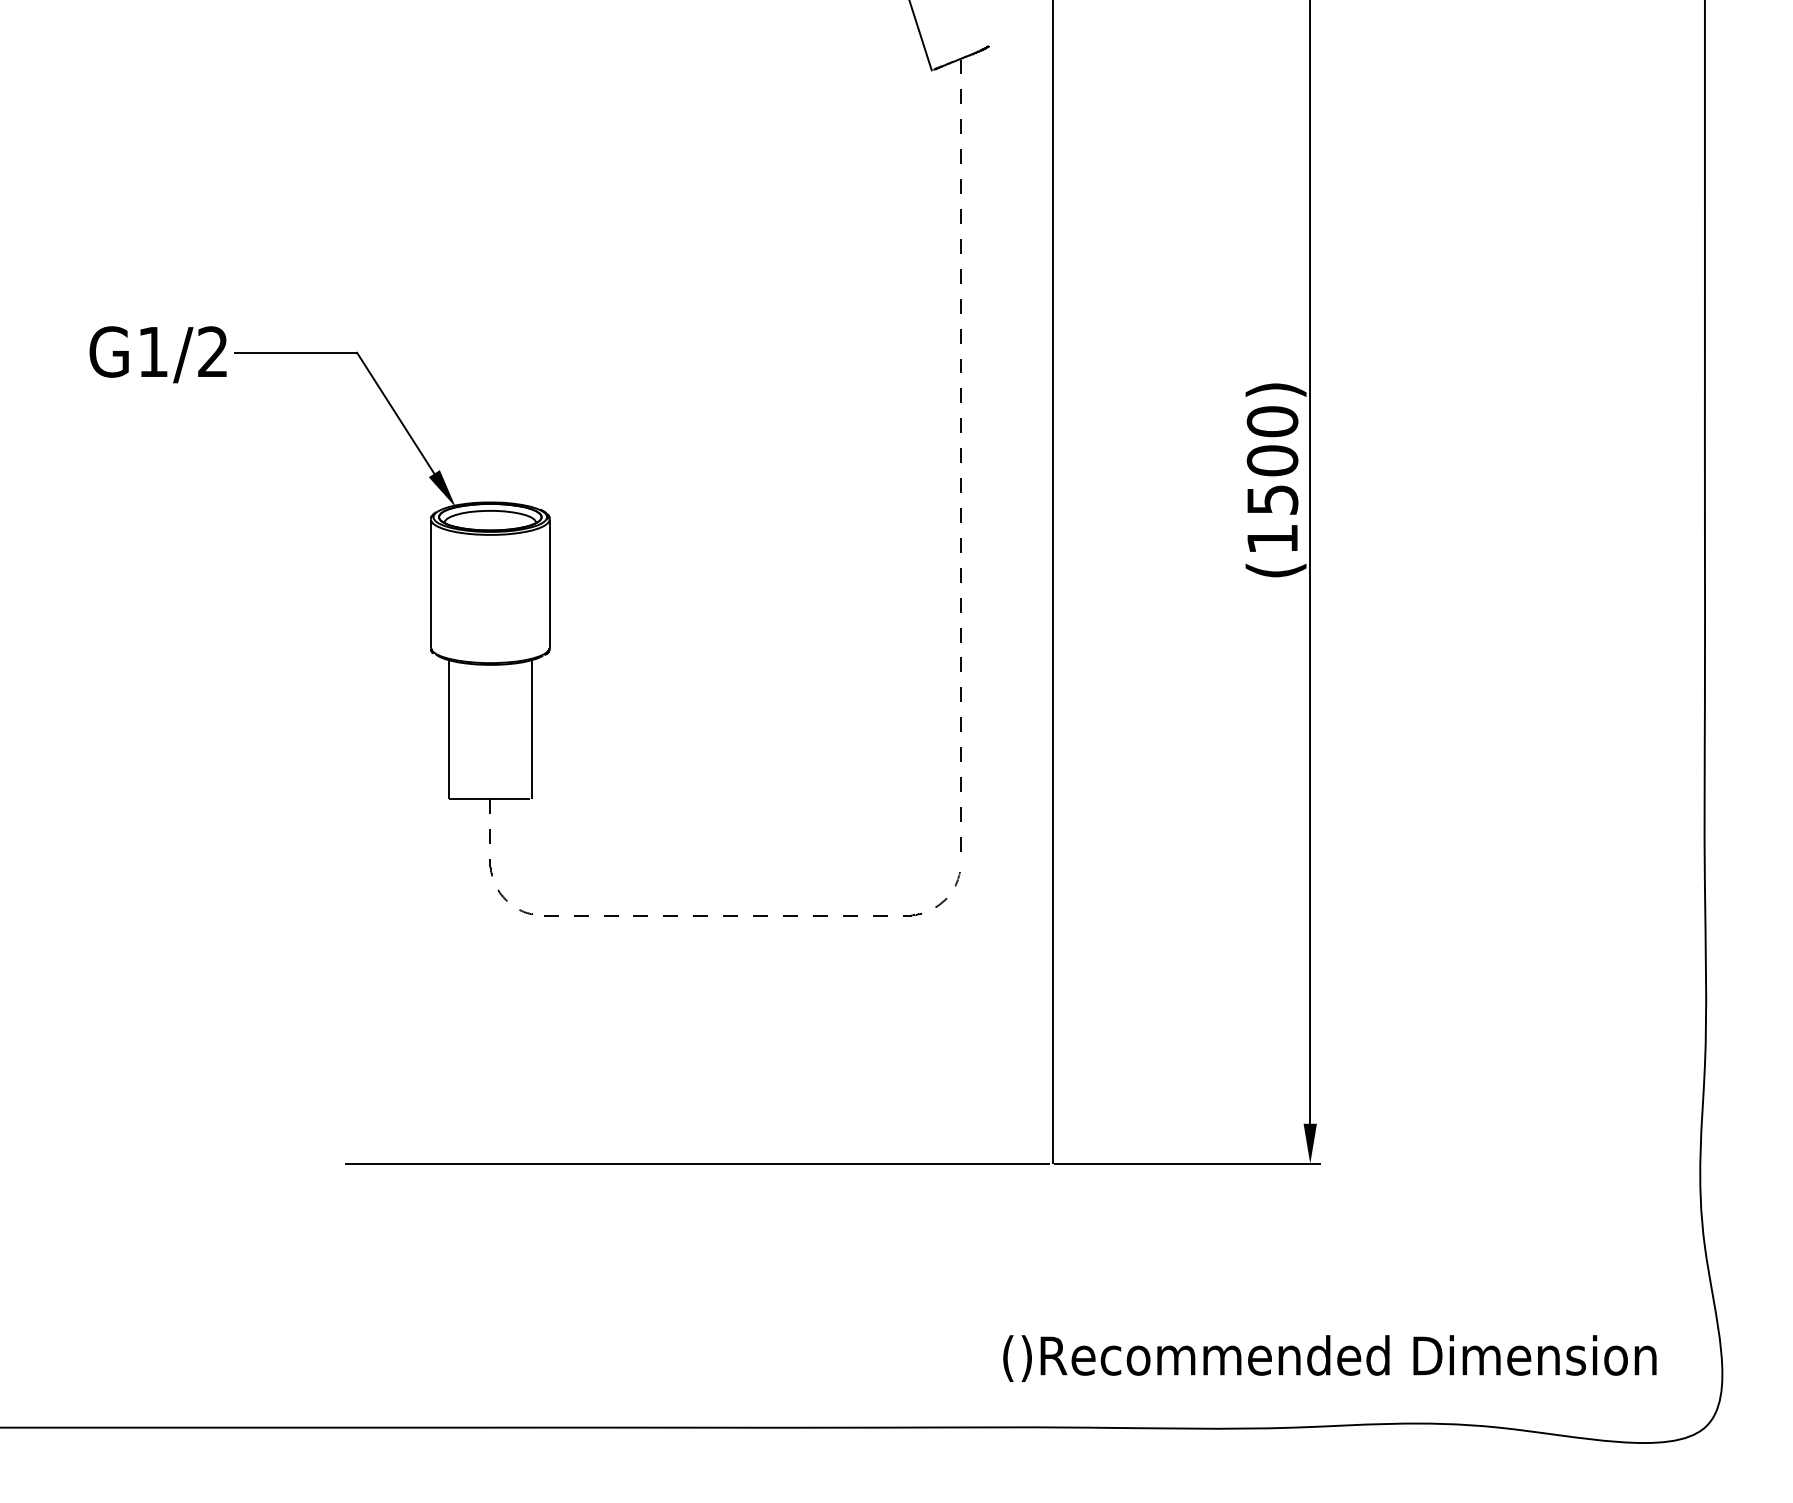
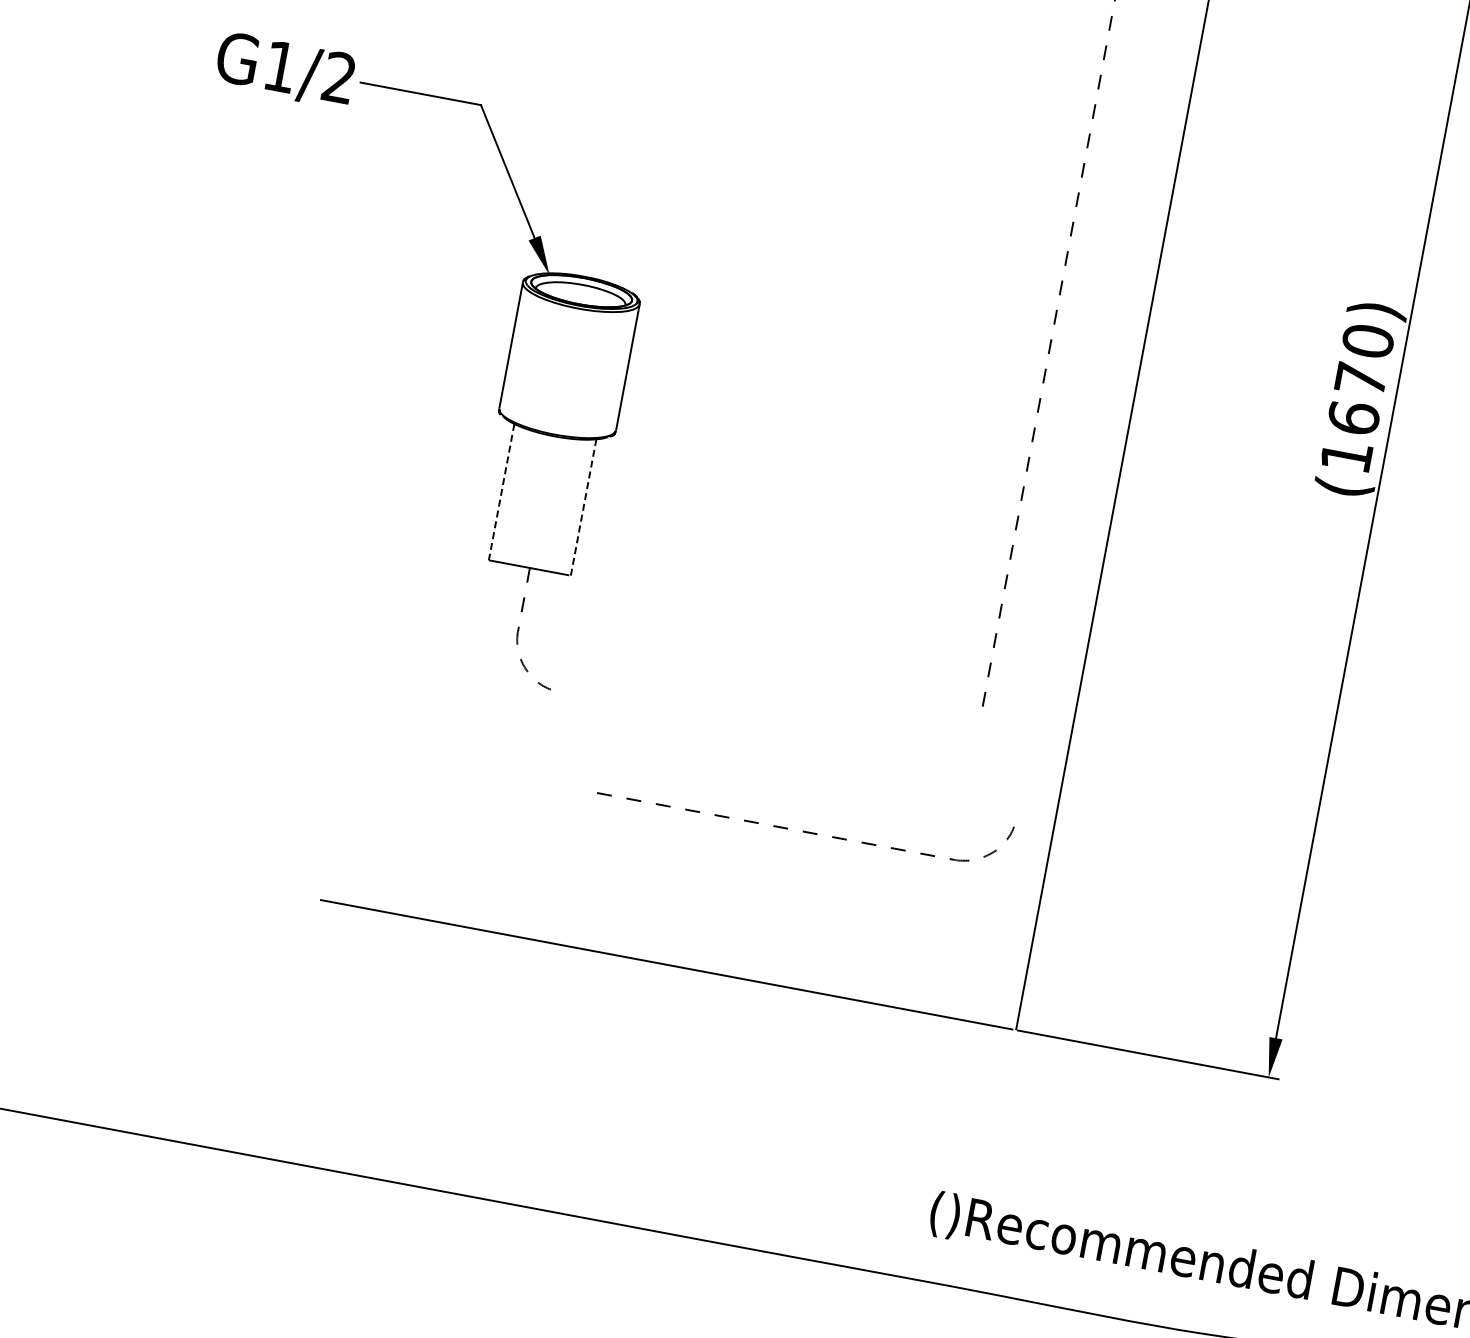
text: (1272, 480) -> (1357, 398), (1500) -> (1670)
line: (532, 728) -> (584, 506), solid -> dashed
line: (448, 729) -> (501, 492), solid -> dashed
part: (753, 915) -> (803, 831), moved

